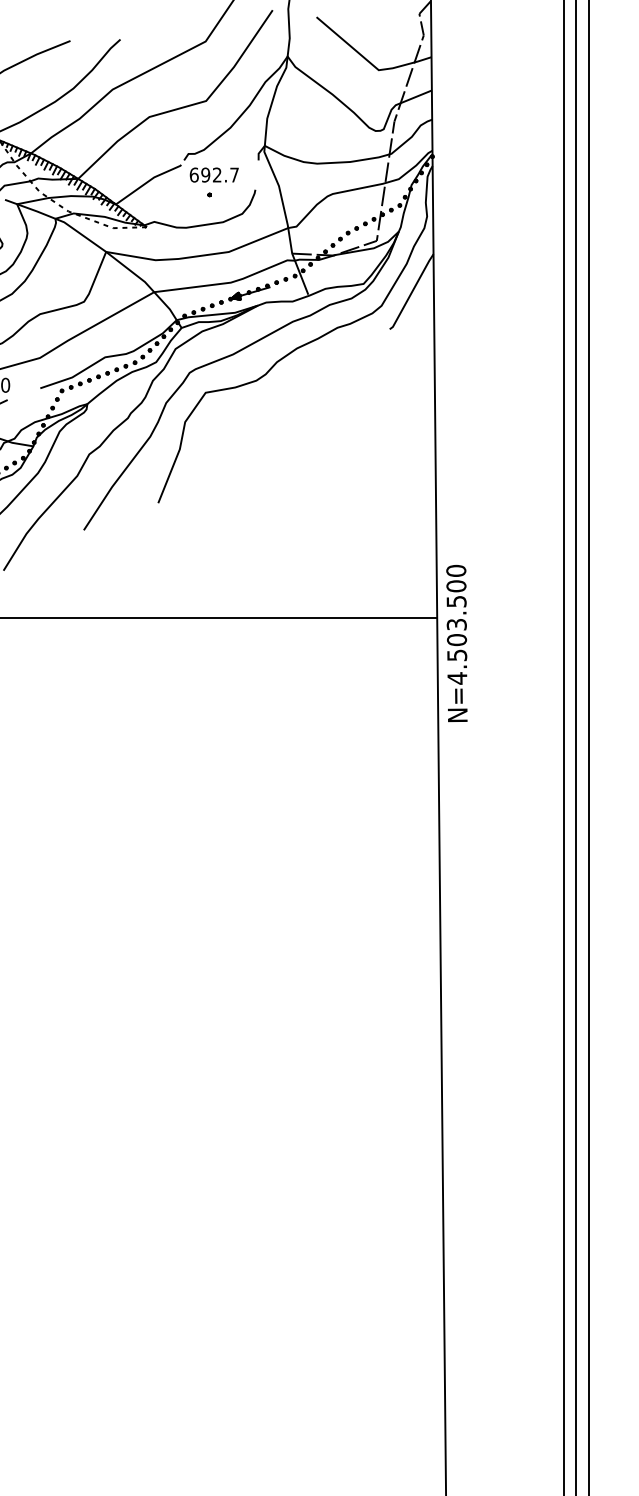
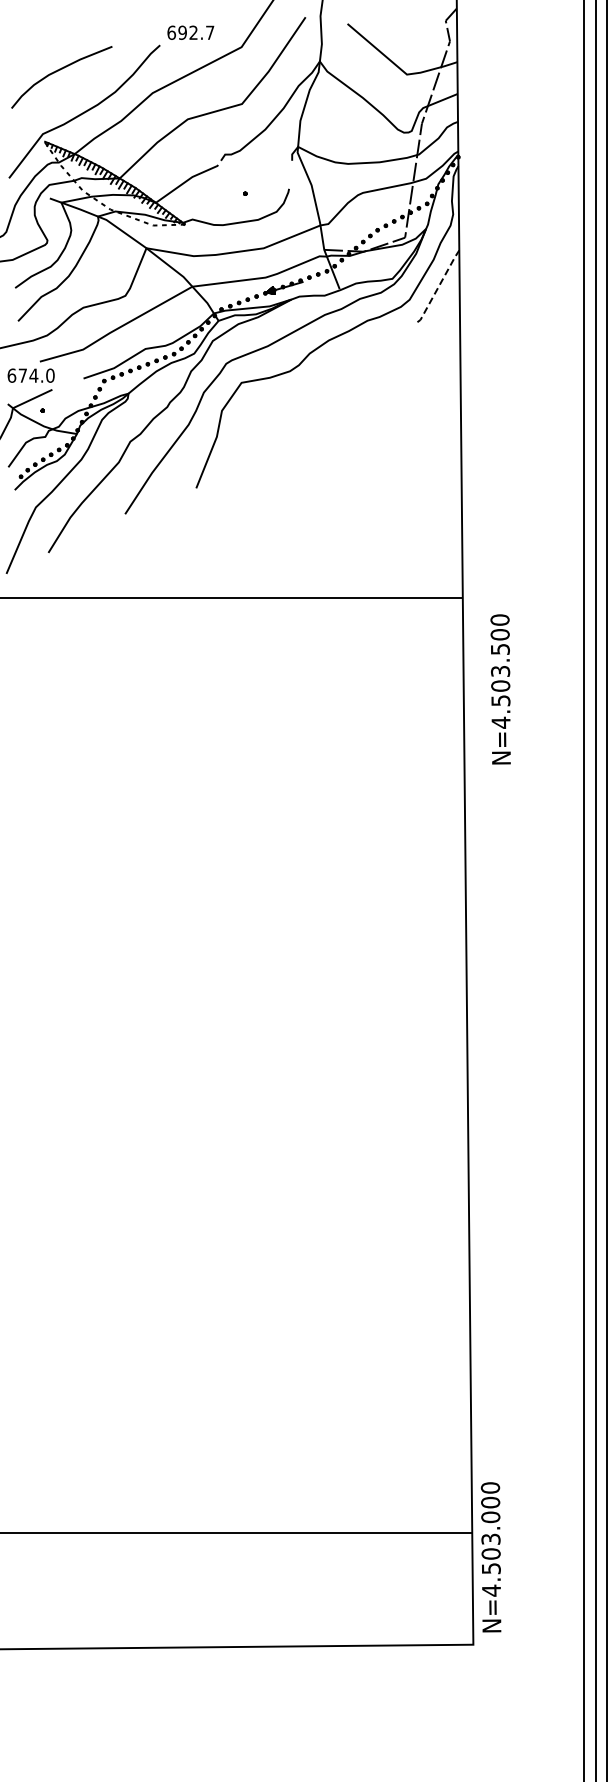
text: (213, 174) -> (190, 32), moved
line: (412, 291) -> (439, 286), solid -> dashed
text: (456, 643) -> (500, 689), moved

